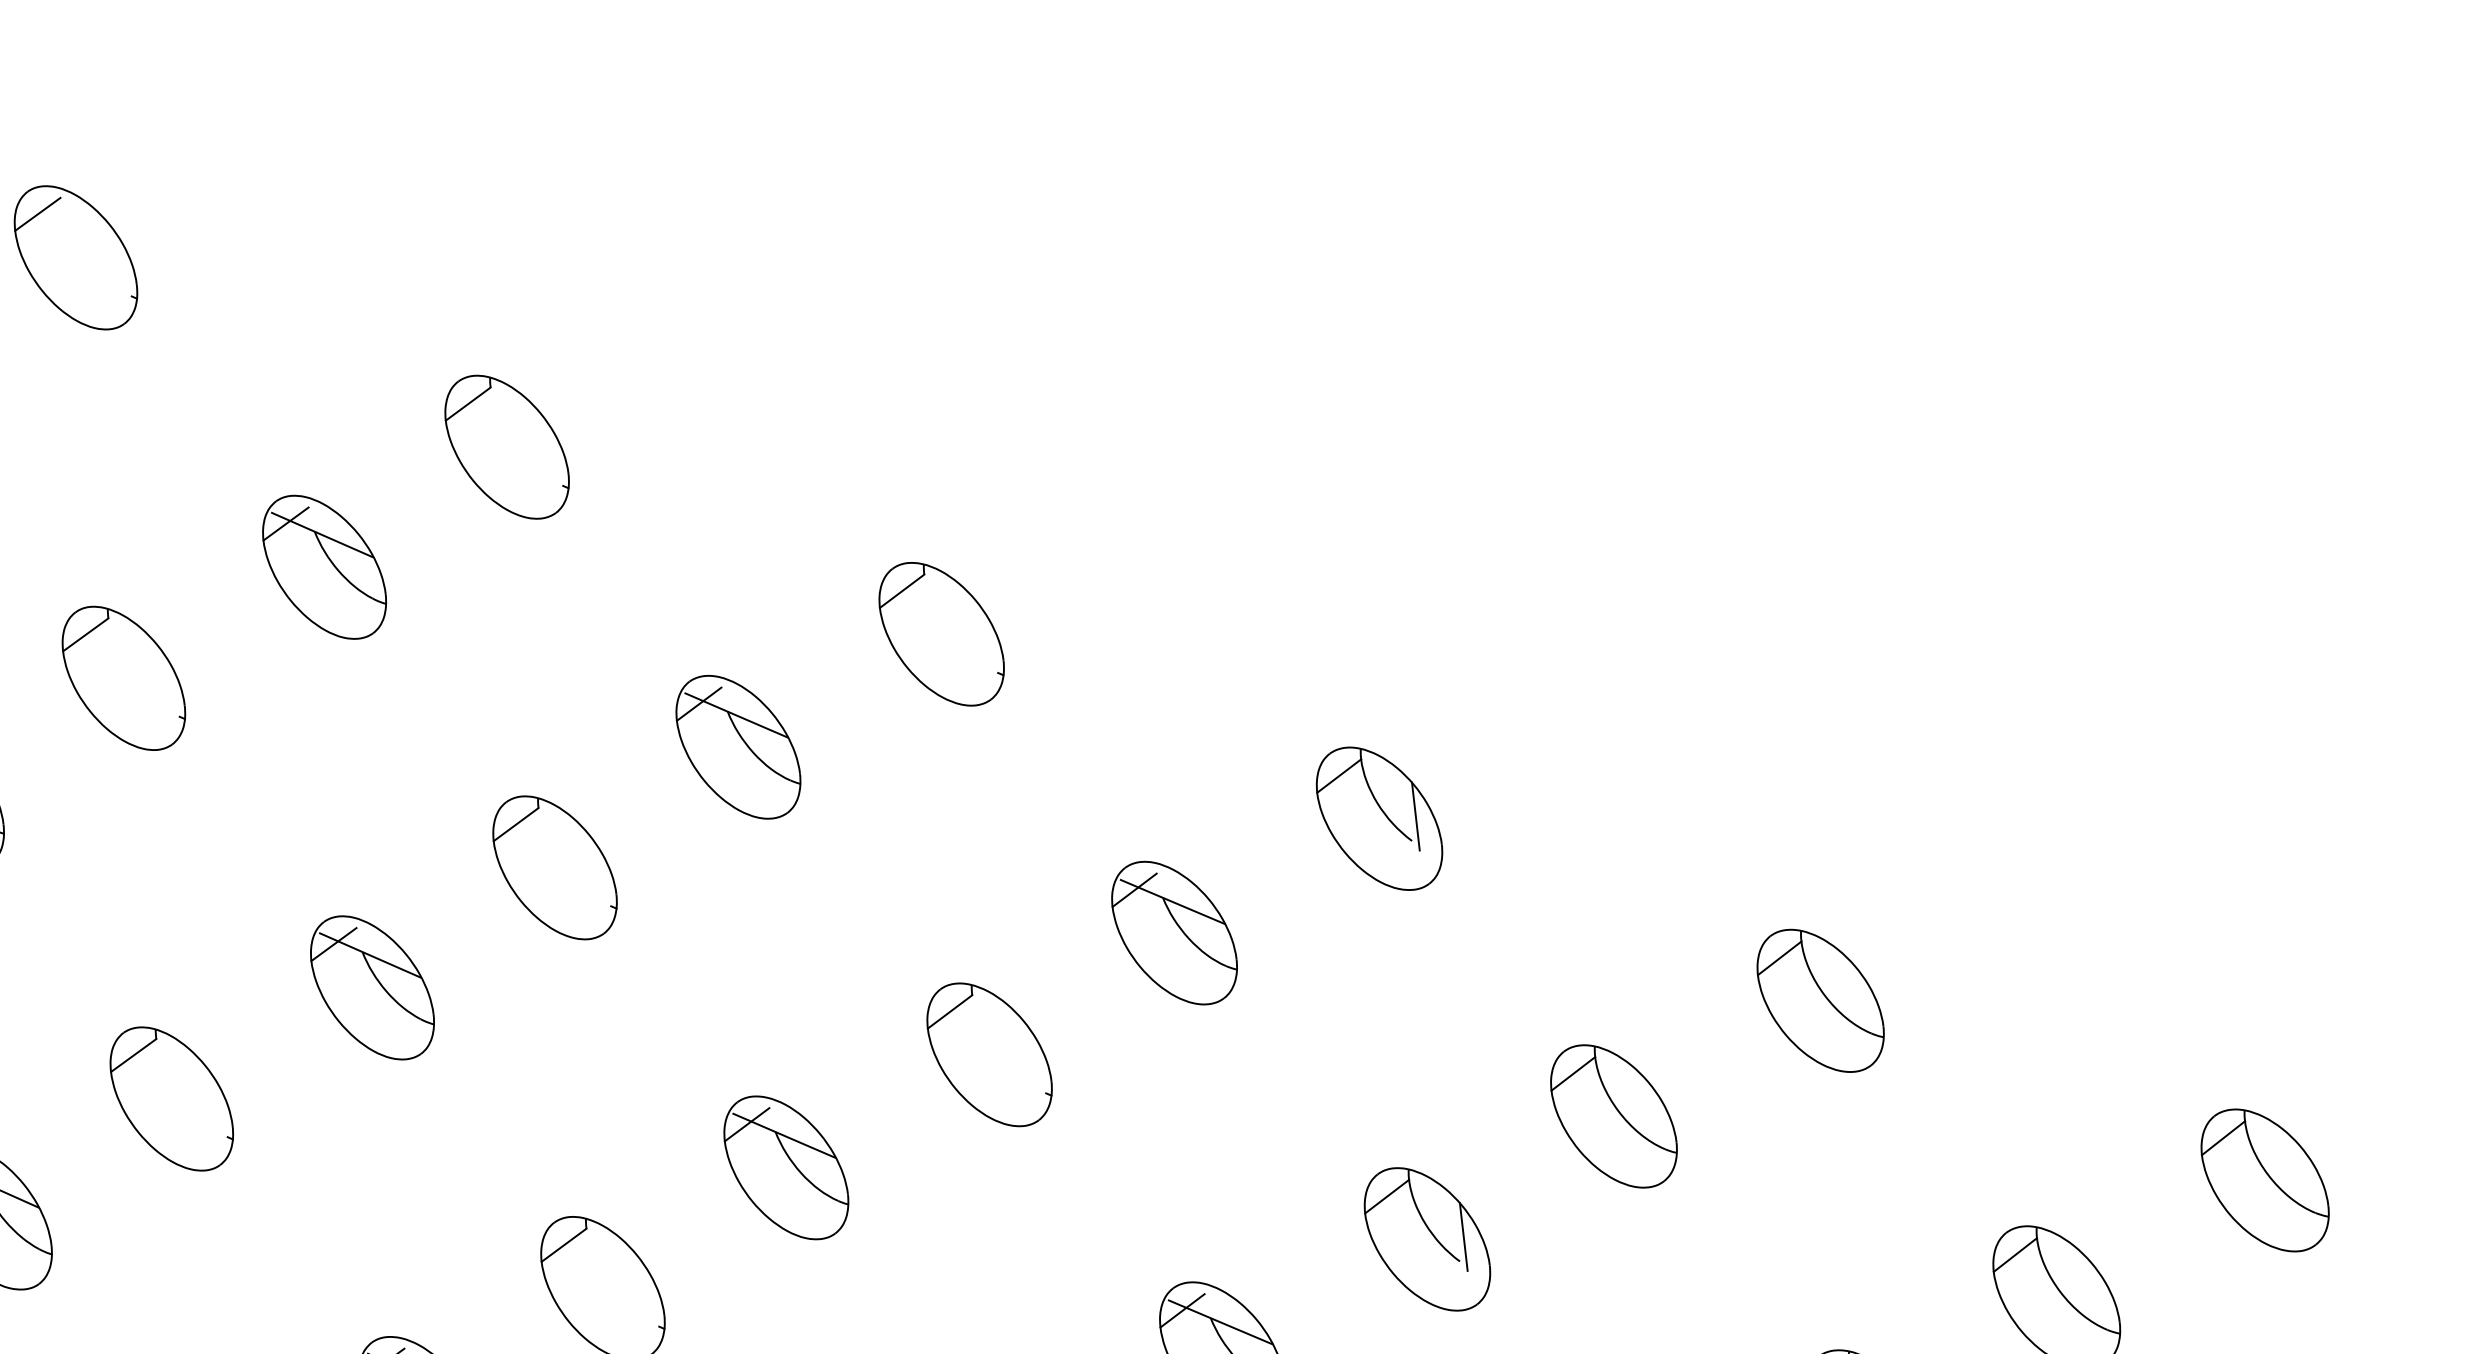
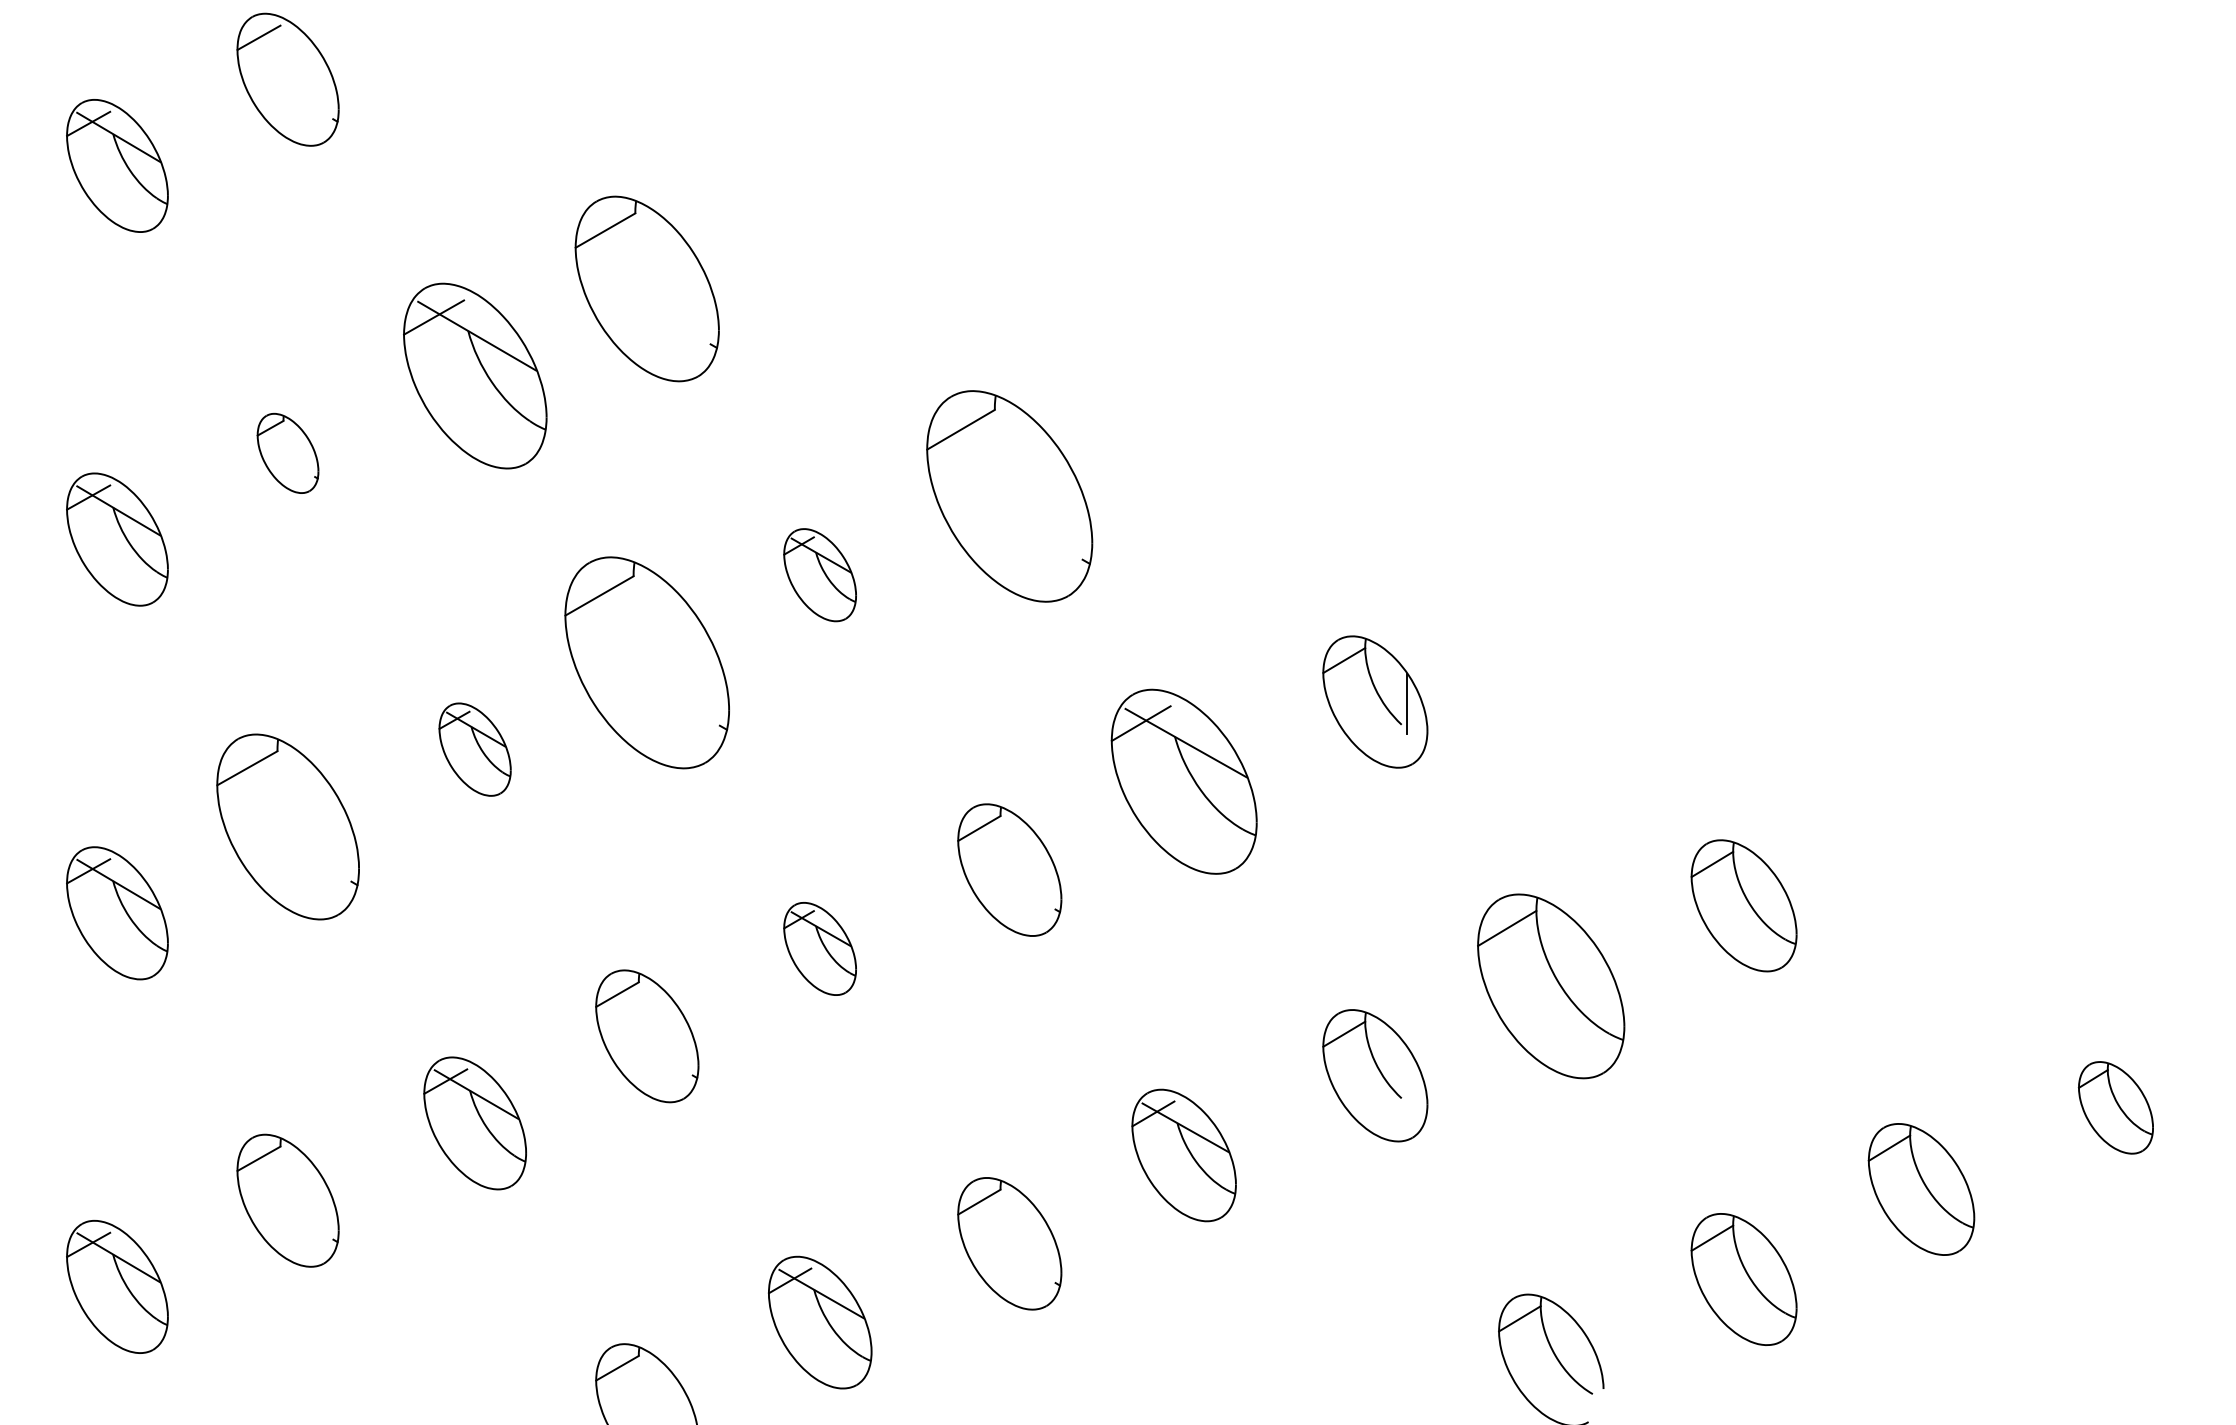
part: (507, 446) -> (647, 288), size x1.4
part: (323, 566) -> (474, 375), size x1.4
part: (941, 634) -> (1009, 496), size x1.6
part: (123, 678) -> (287, 453), size x0.6
part: (737, 746) -> (819, 574), size x0.7
part: (555, 867) -> (647, 662), size x1.6
part: (1173, 932) -> (1183, 781), size x1.4
part: (371, 987) -> (474, 749), size x0.7
part: (171, 1099) -> (287, 827), size x1.4
part: (1614, 1116) -> (1551, 986), size x1.4
part: (785, 1167) -> (819, 948), size x0.7
part: (2264, 1180) -> (2115, 1107), size x0.7
line: (1463, 1237) -> (1407, 1077), removed

